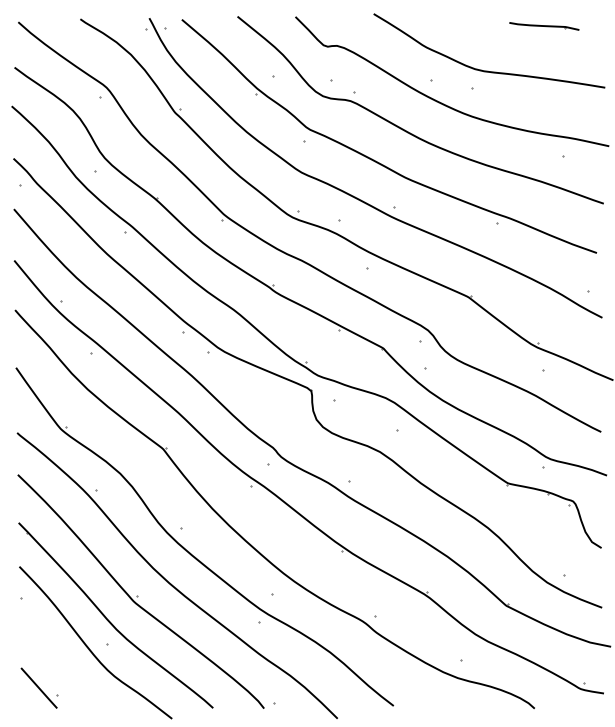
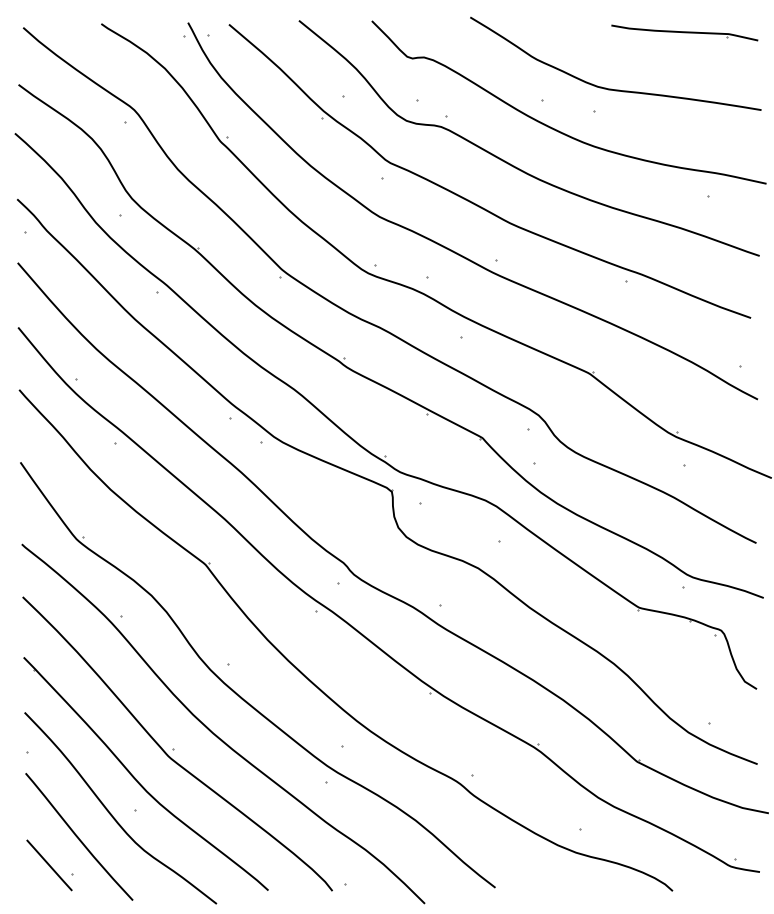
part: (544, 26) -> (685, 33), size x1.67
curve: (62, 665) -> (78, 836), added

